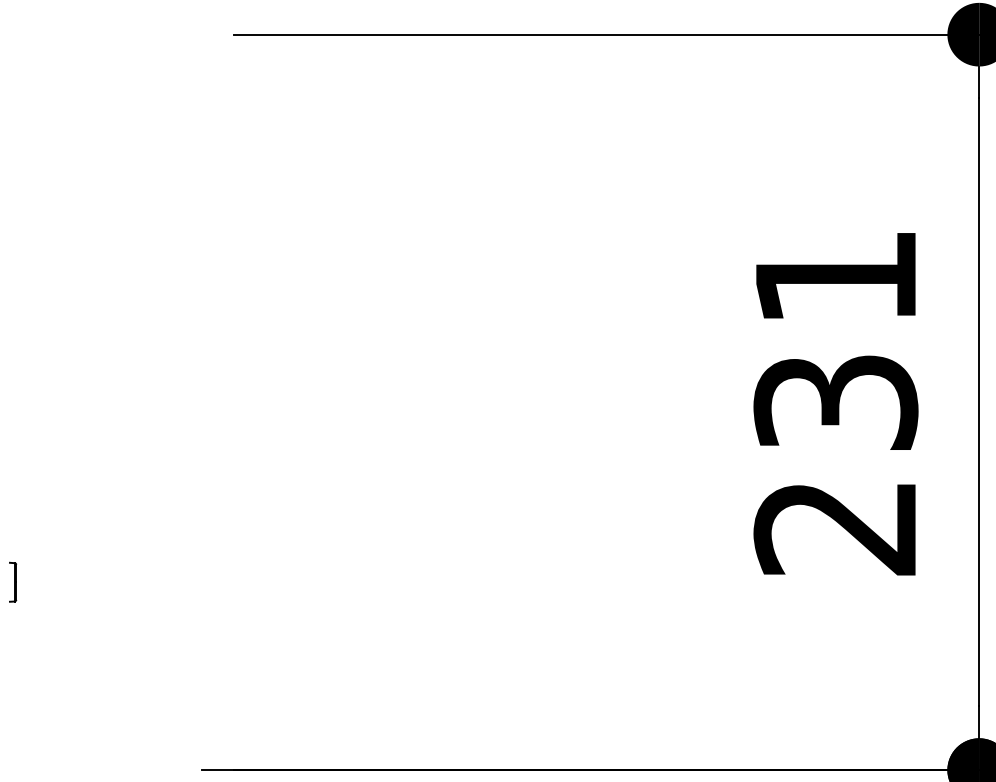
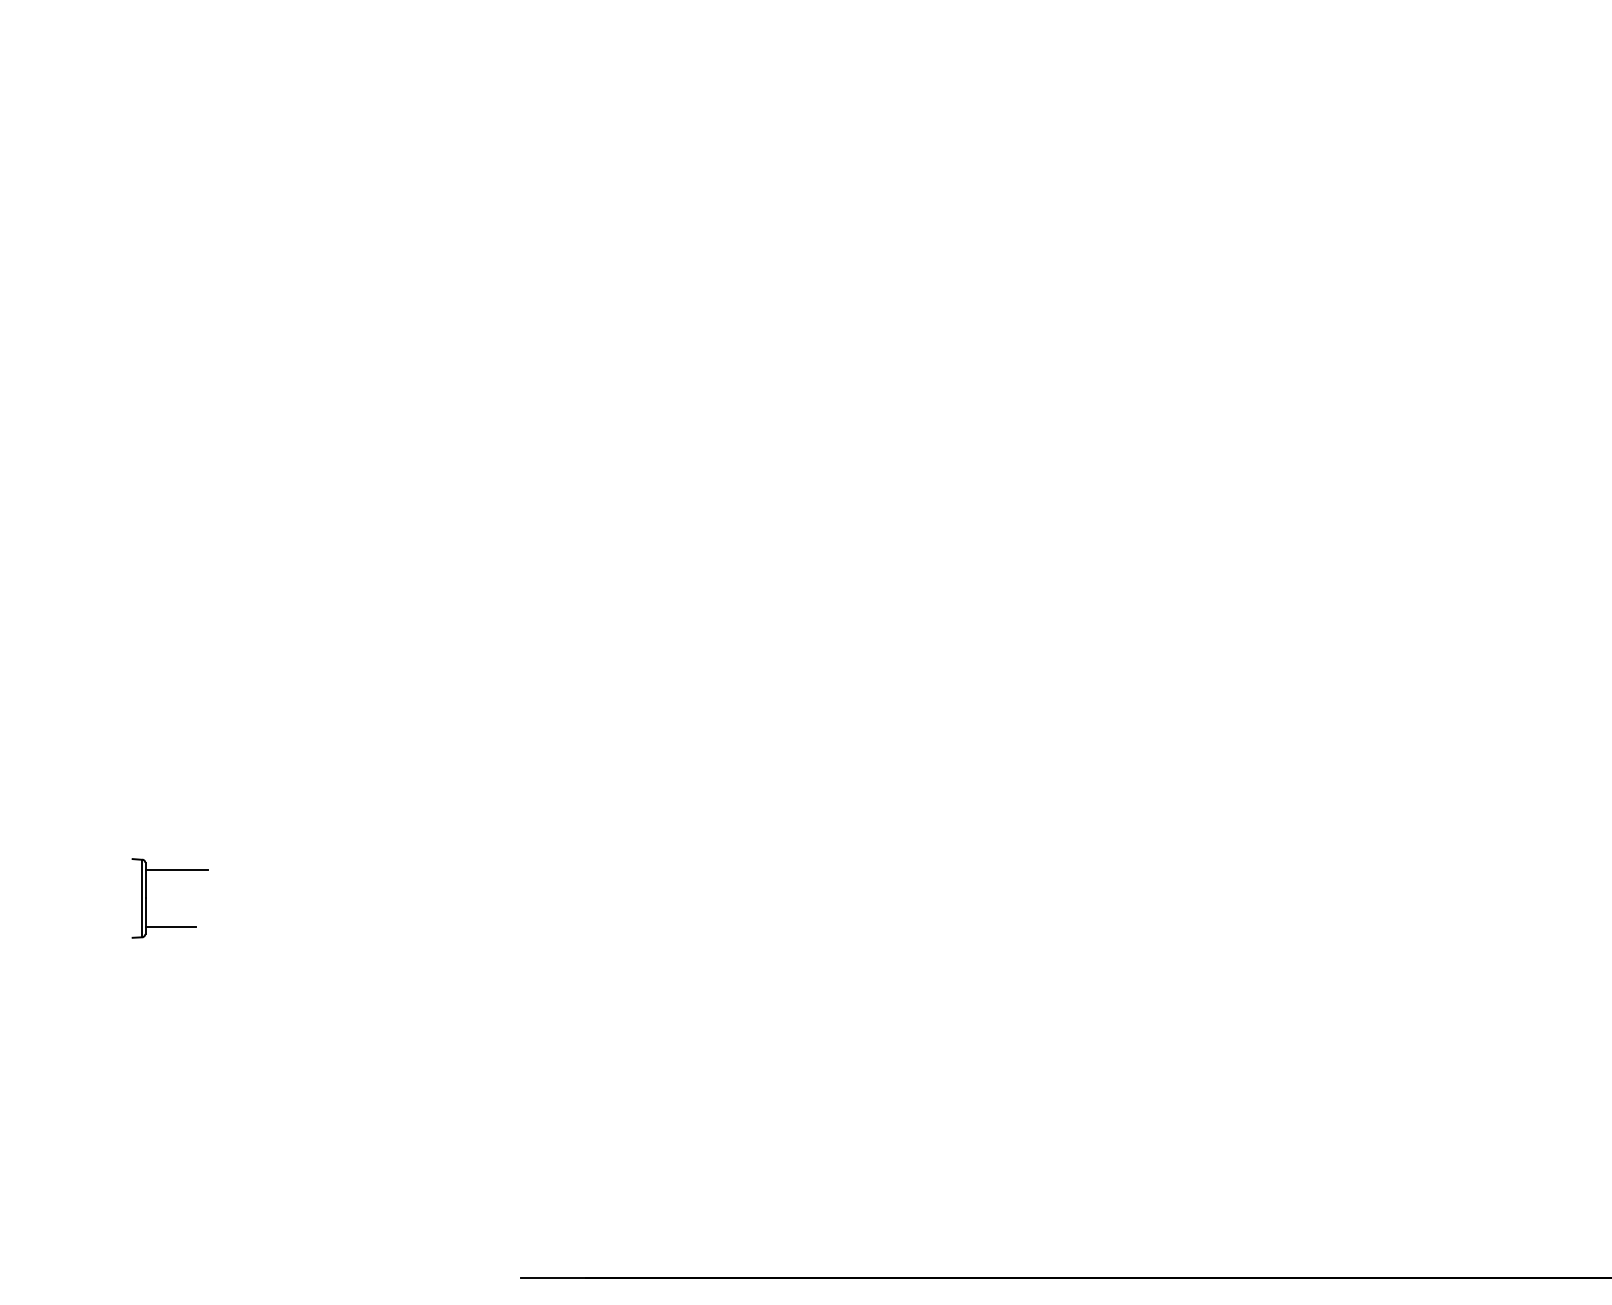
line: (31, 568) -> (176, 870), added
line: (28, 596) -> (170, 927), added

